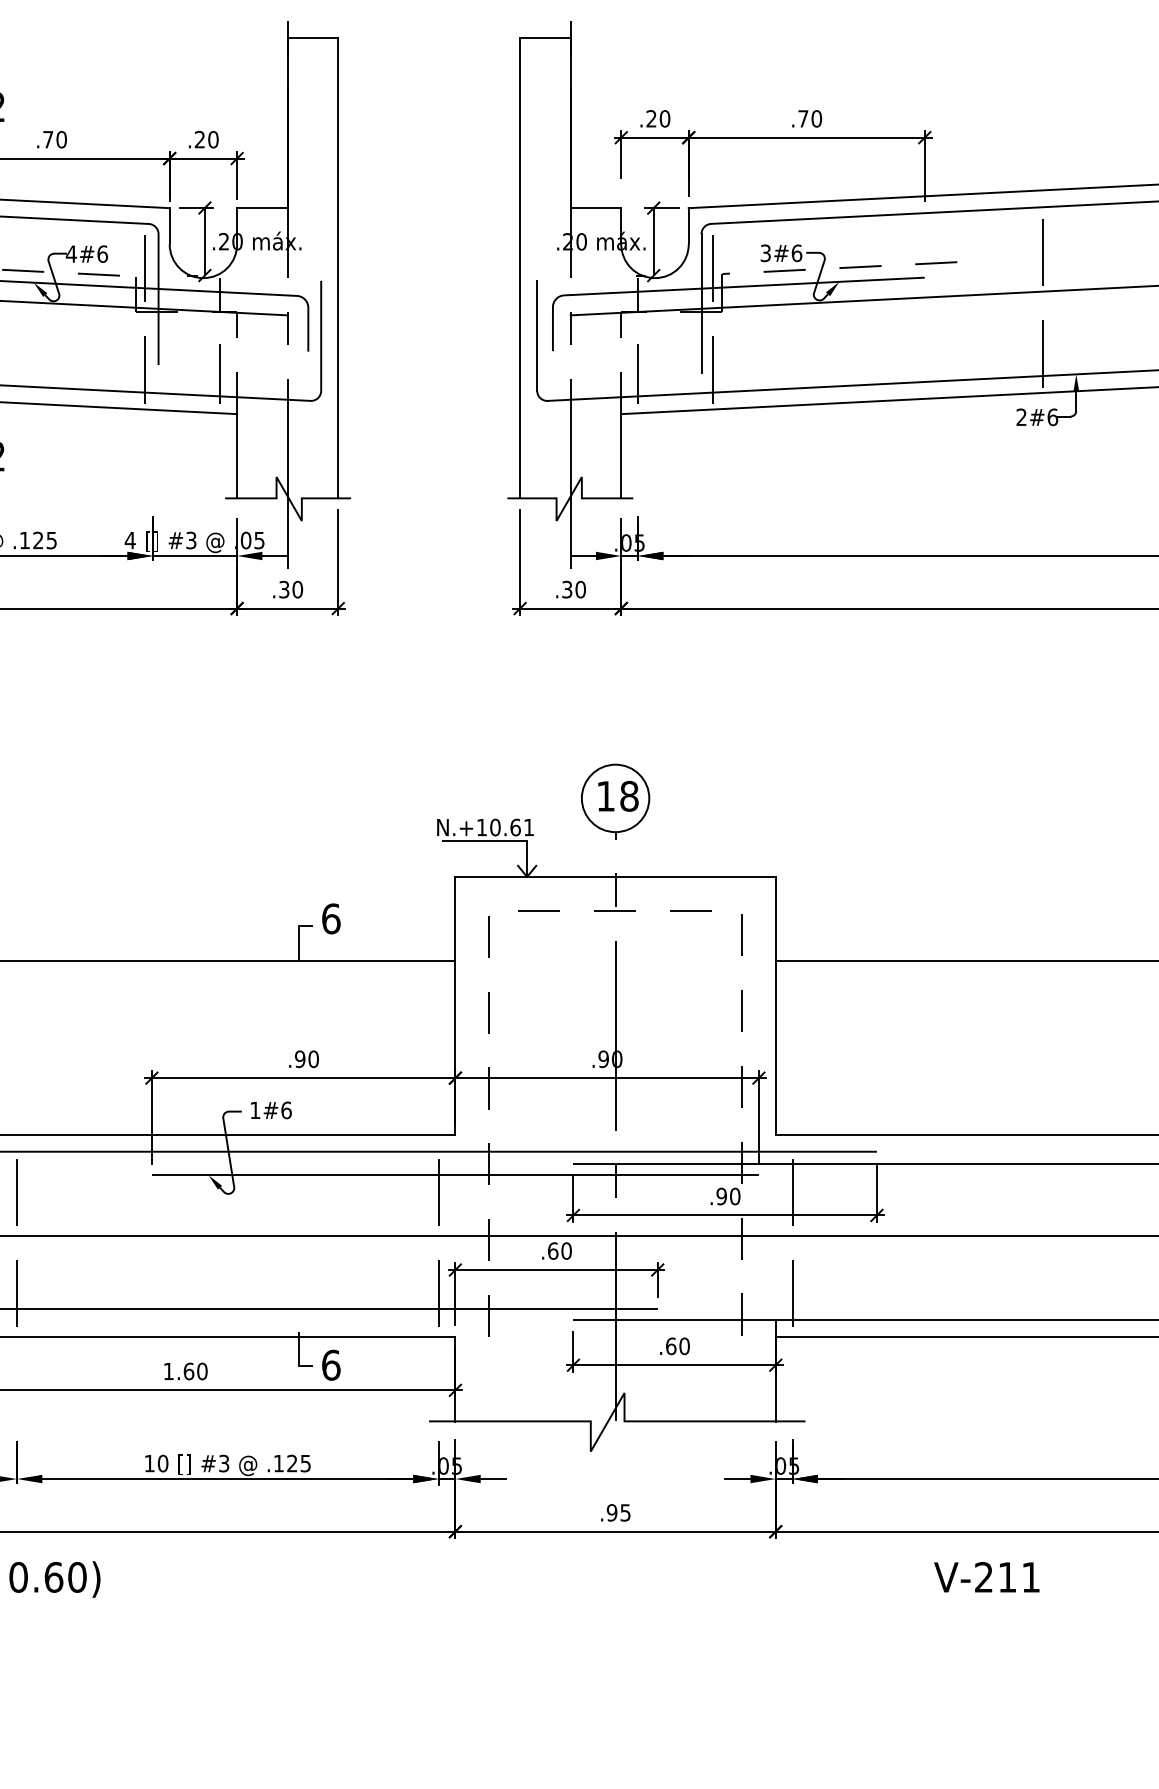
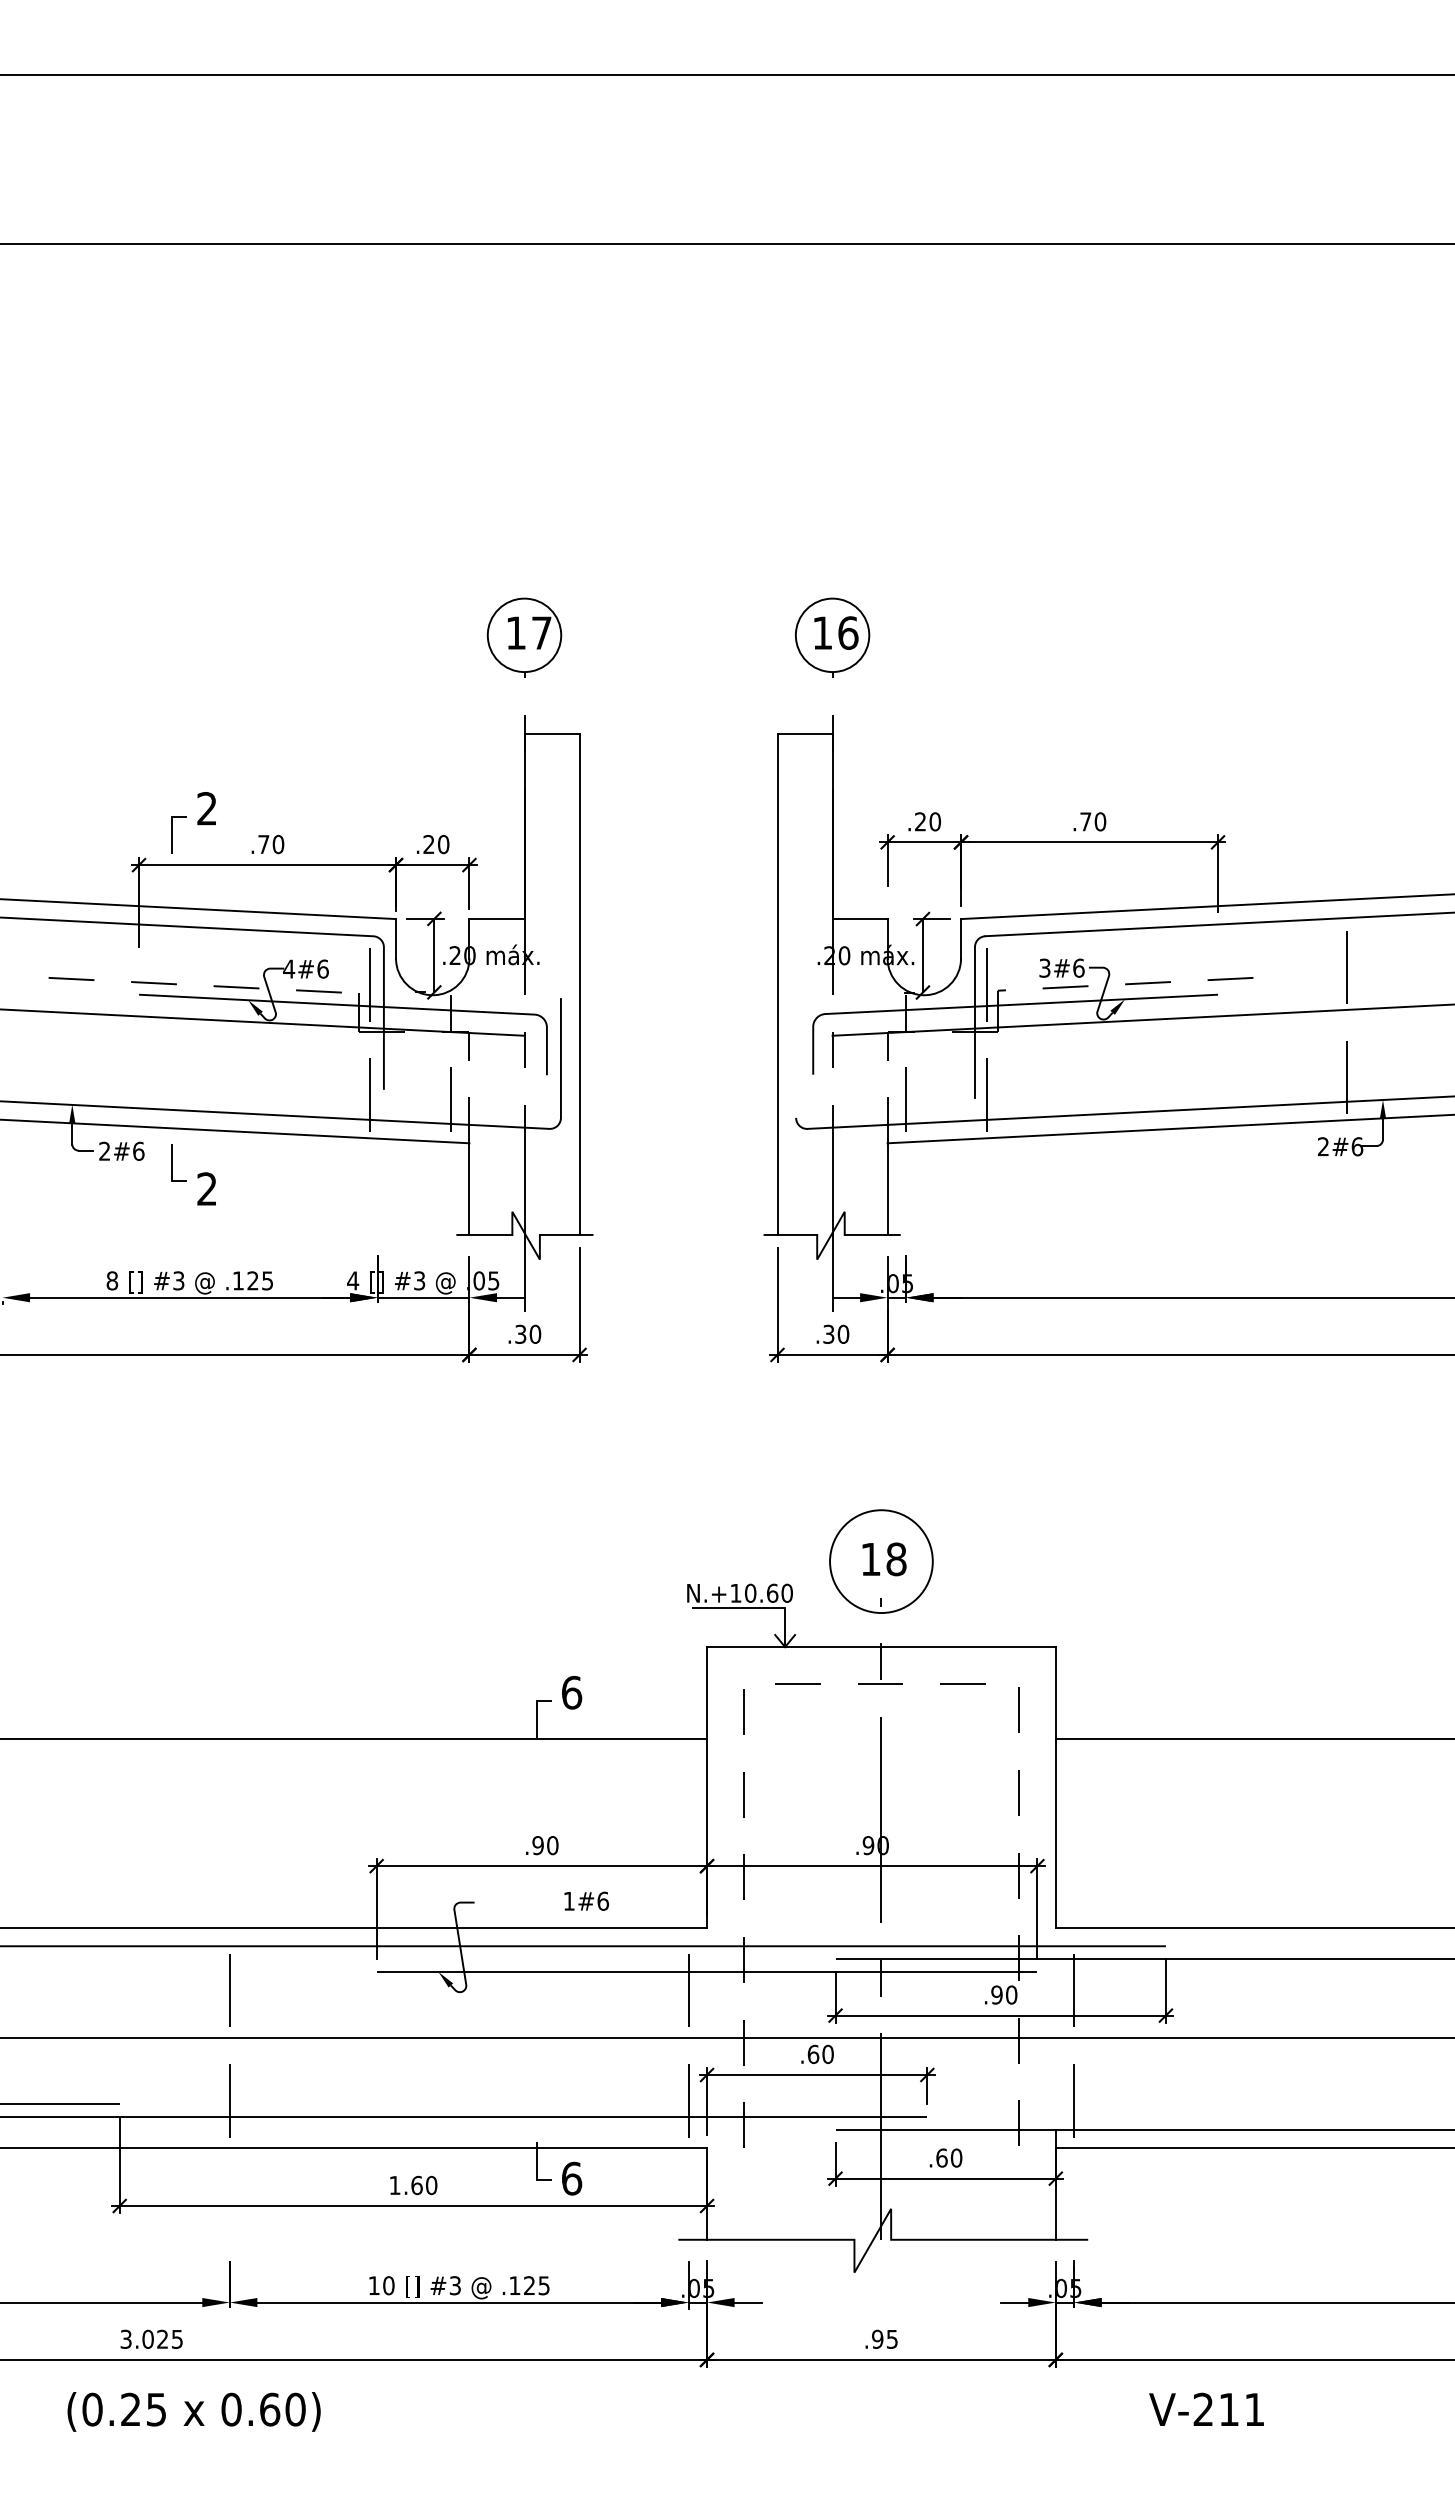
line: (537, 335) -> (796, 1057), removed
circle: (615, 798) -> (881, 1561), size x1.4
text: (528, 826) -> (786, 1592), N.+10.61 -> N.+10.60
text: (271, 1109) -> (586, 1900), moved
text: (986, 1576) -> (1206, 2408), moved

